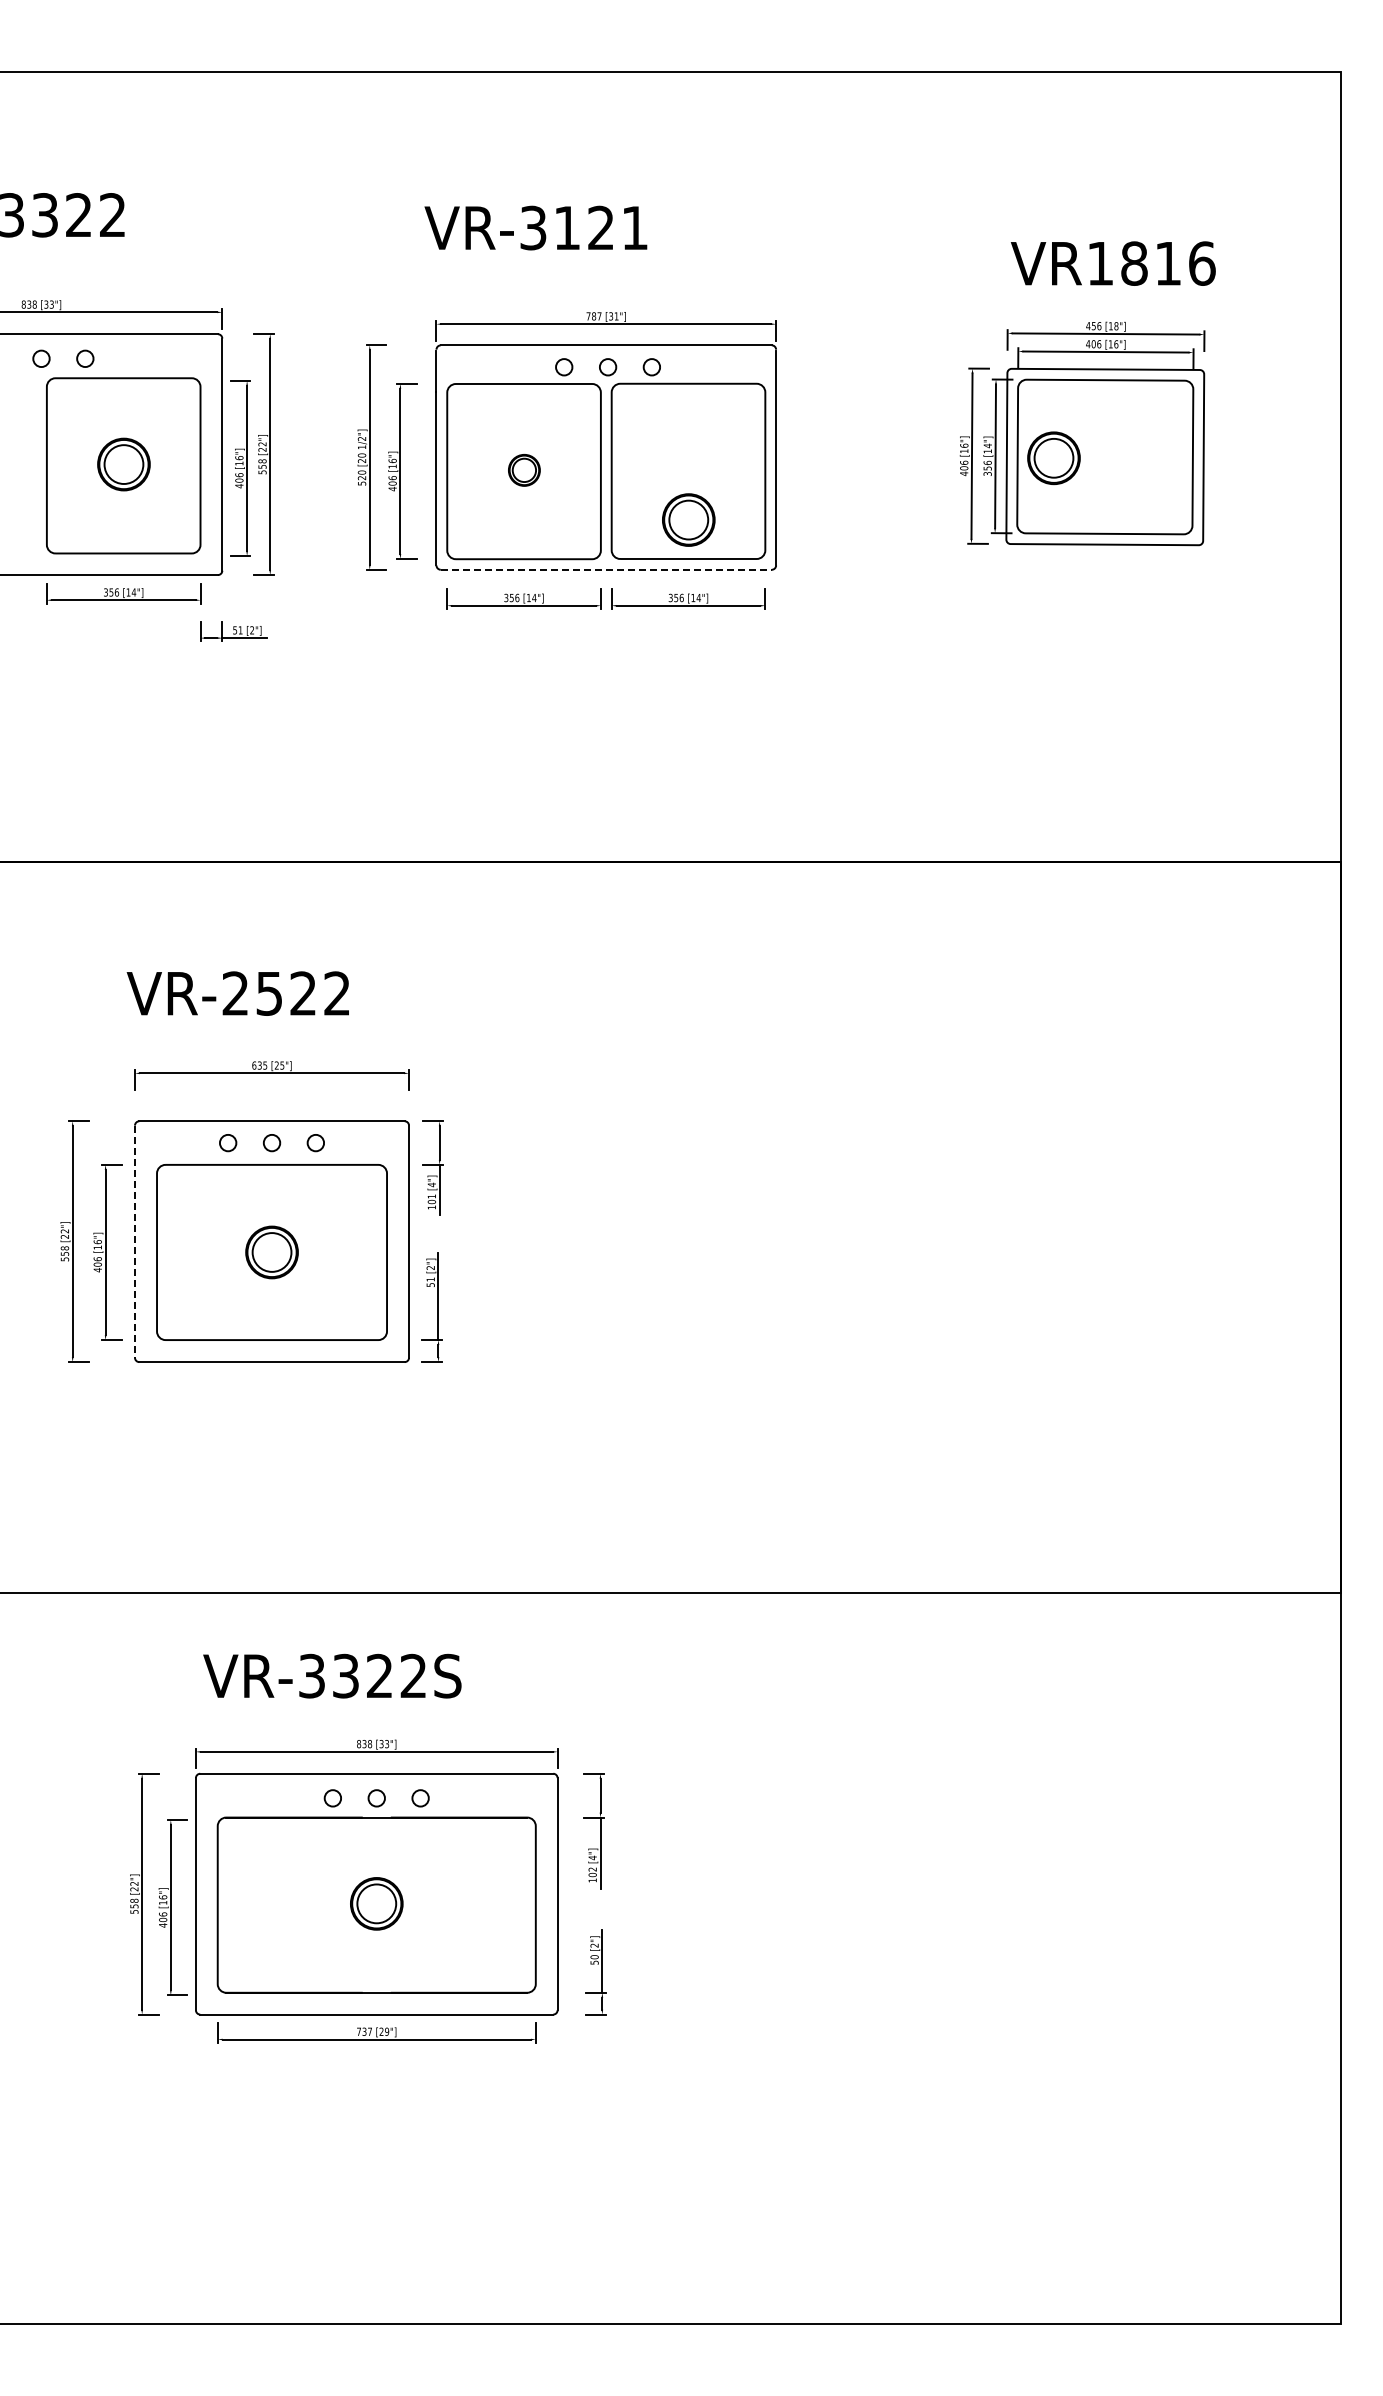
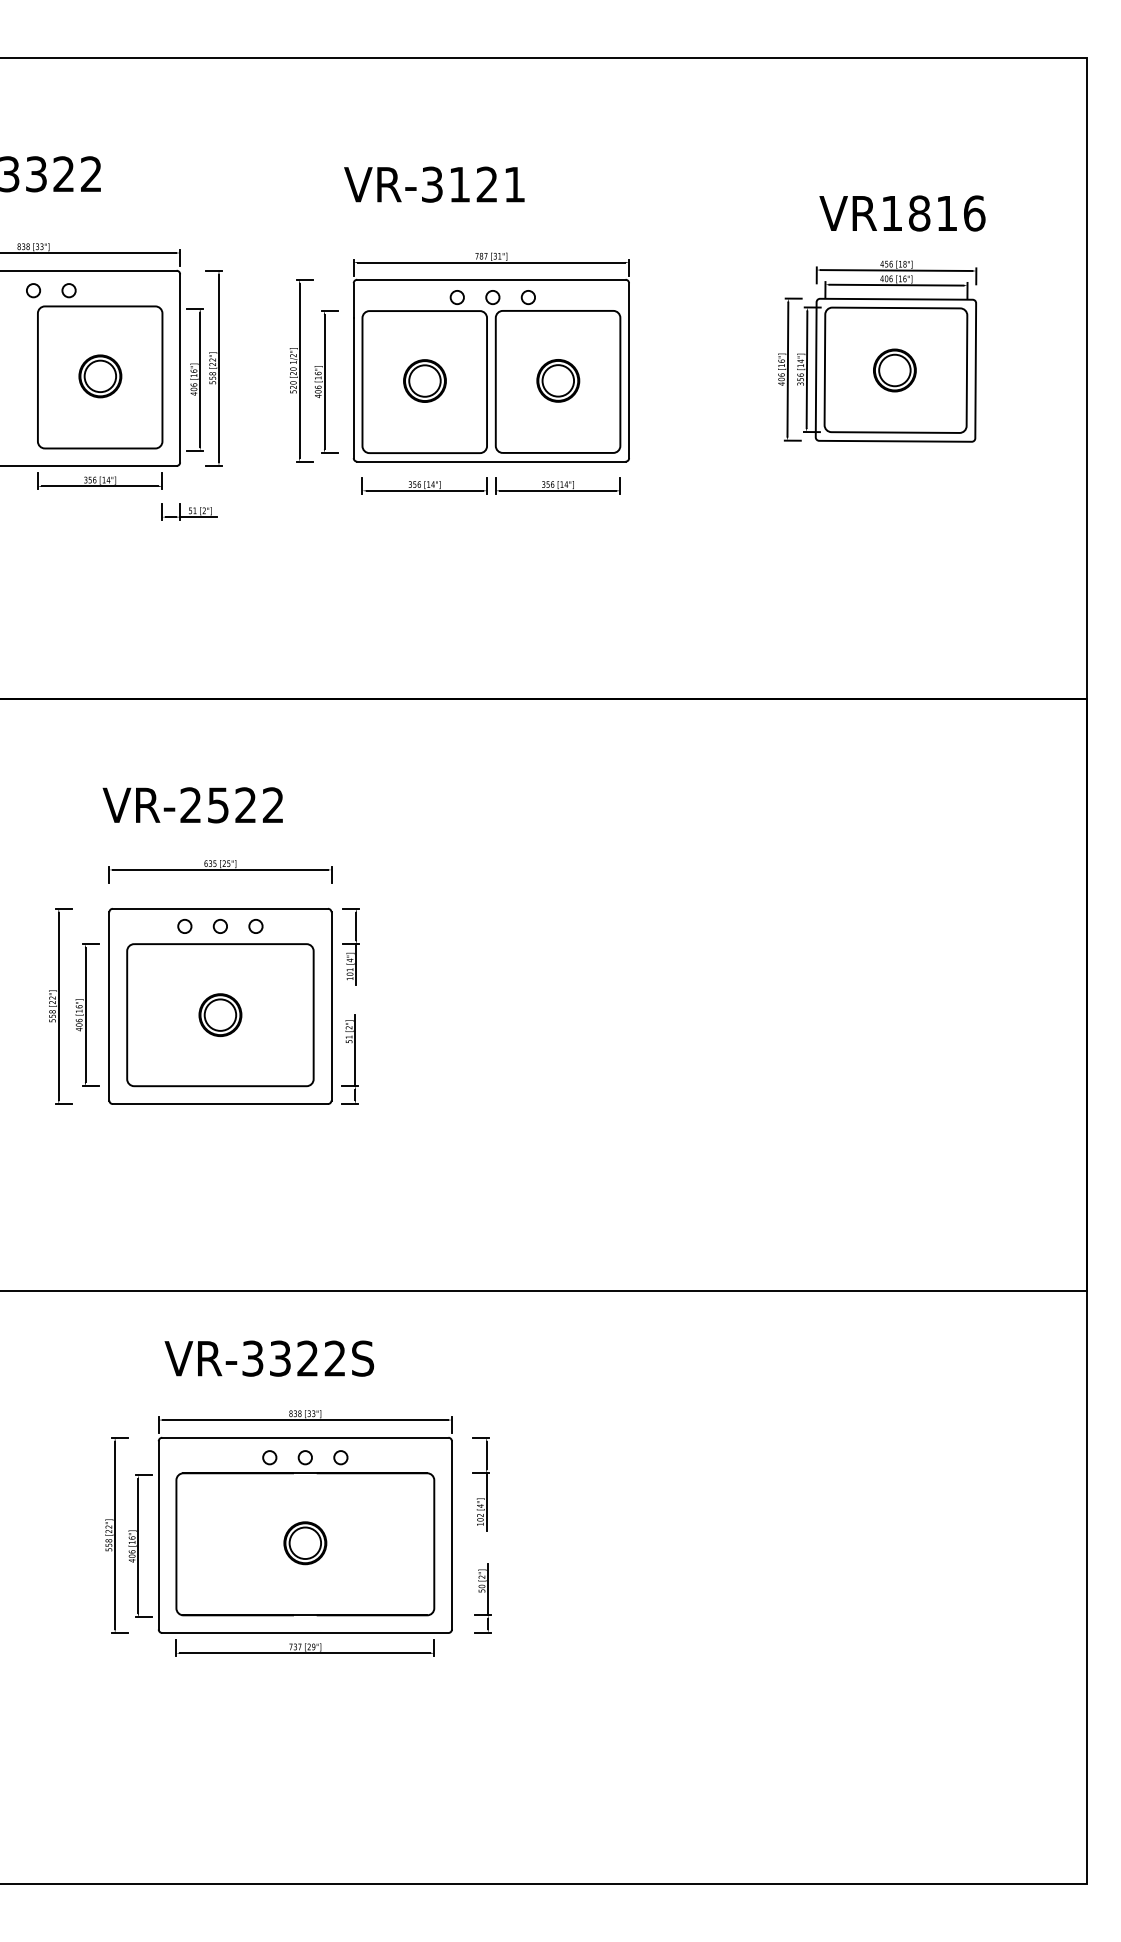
part: (1053, 458) -> (894, 370), moved
part: (524, 470) -> (425, 381), size x1.67
part: (688, 519) -> (558, 380), moved
line: (606, 569) -> (491, 461), dashed -> solid
line: (134, 1242) -> (108, 1007), dashed -> solid

